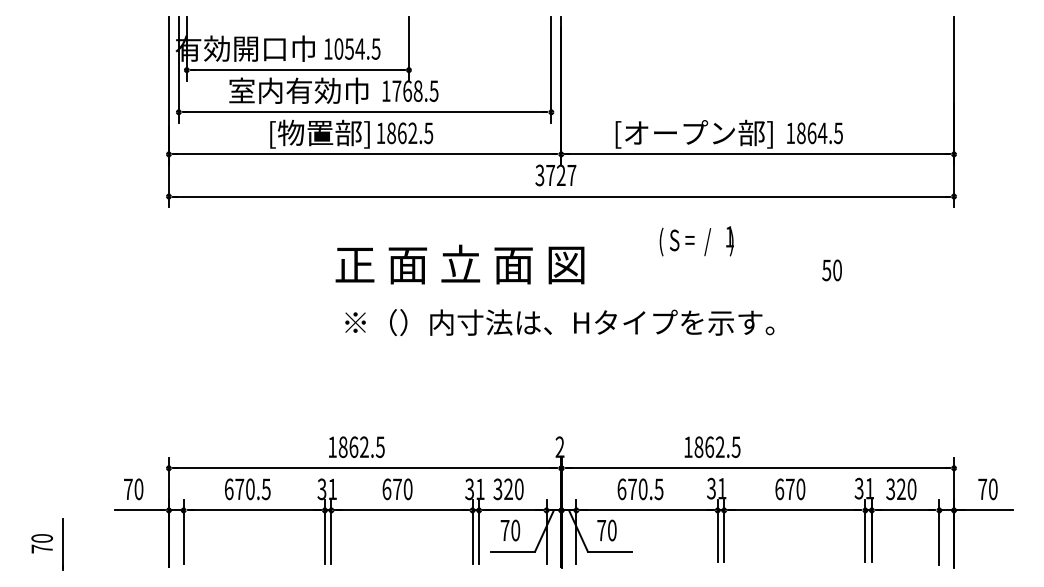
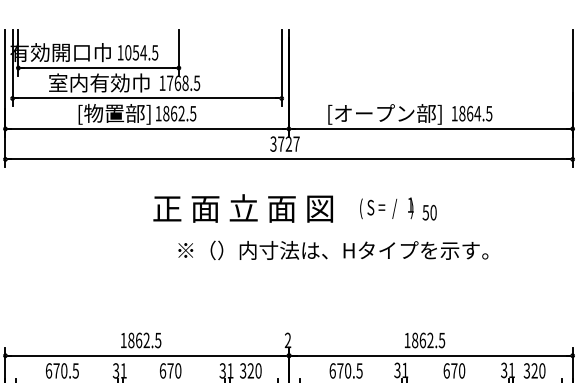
text: (696, 241) -> (386, 208), moved
text: (459, 264) -> (242, 208), moved
text: (831, 270) -> (429, 212), moved
text: (559, 322) -> (333, 250), moved
text: (712, 446) -> (424, 339), moved

